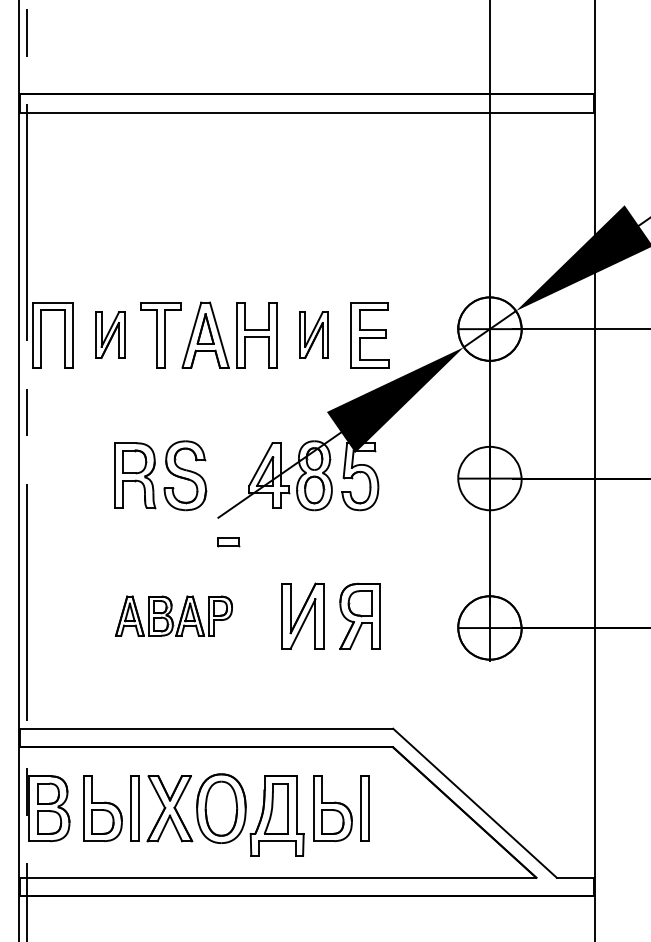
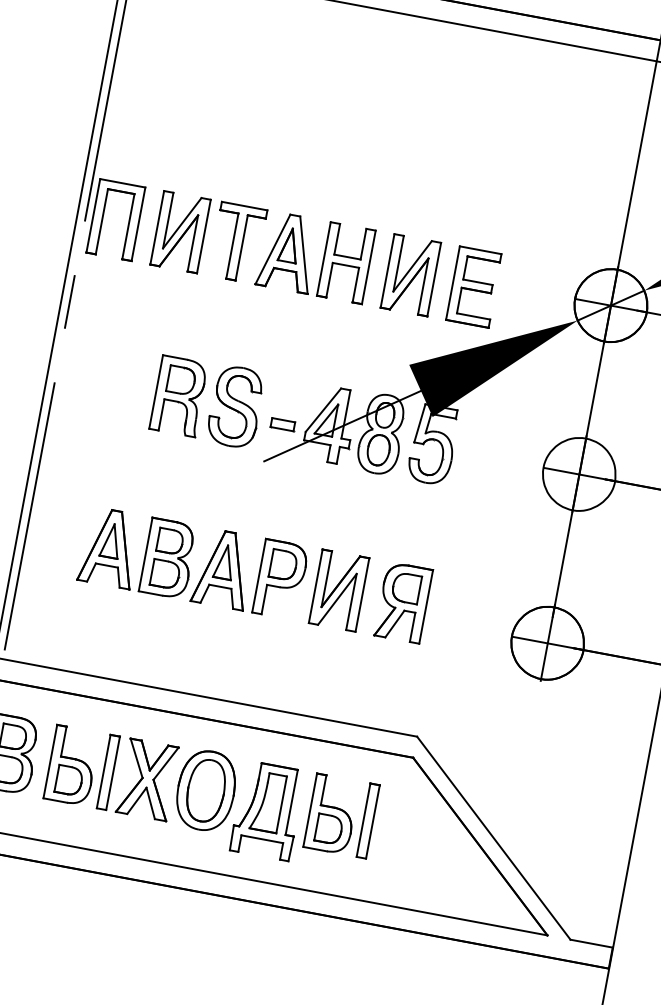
part: (110, 334) -> (181, 231), size x1.43
part: (313, 334) -> (410, 274), size x1.43
part: (228, 542) -> (282, 424), moved
part: (173, 615) -> (192, 562), size x1.67

